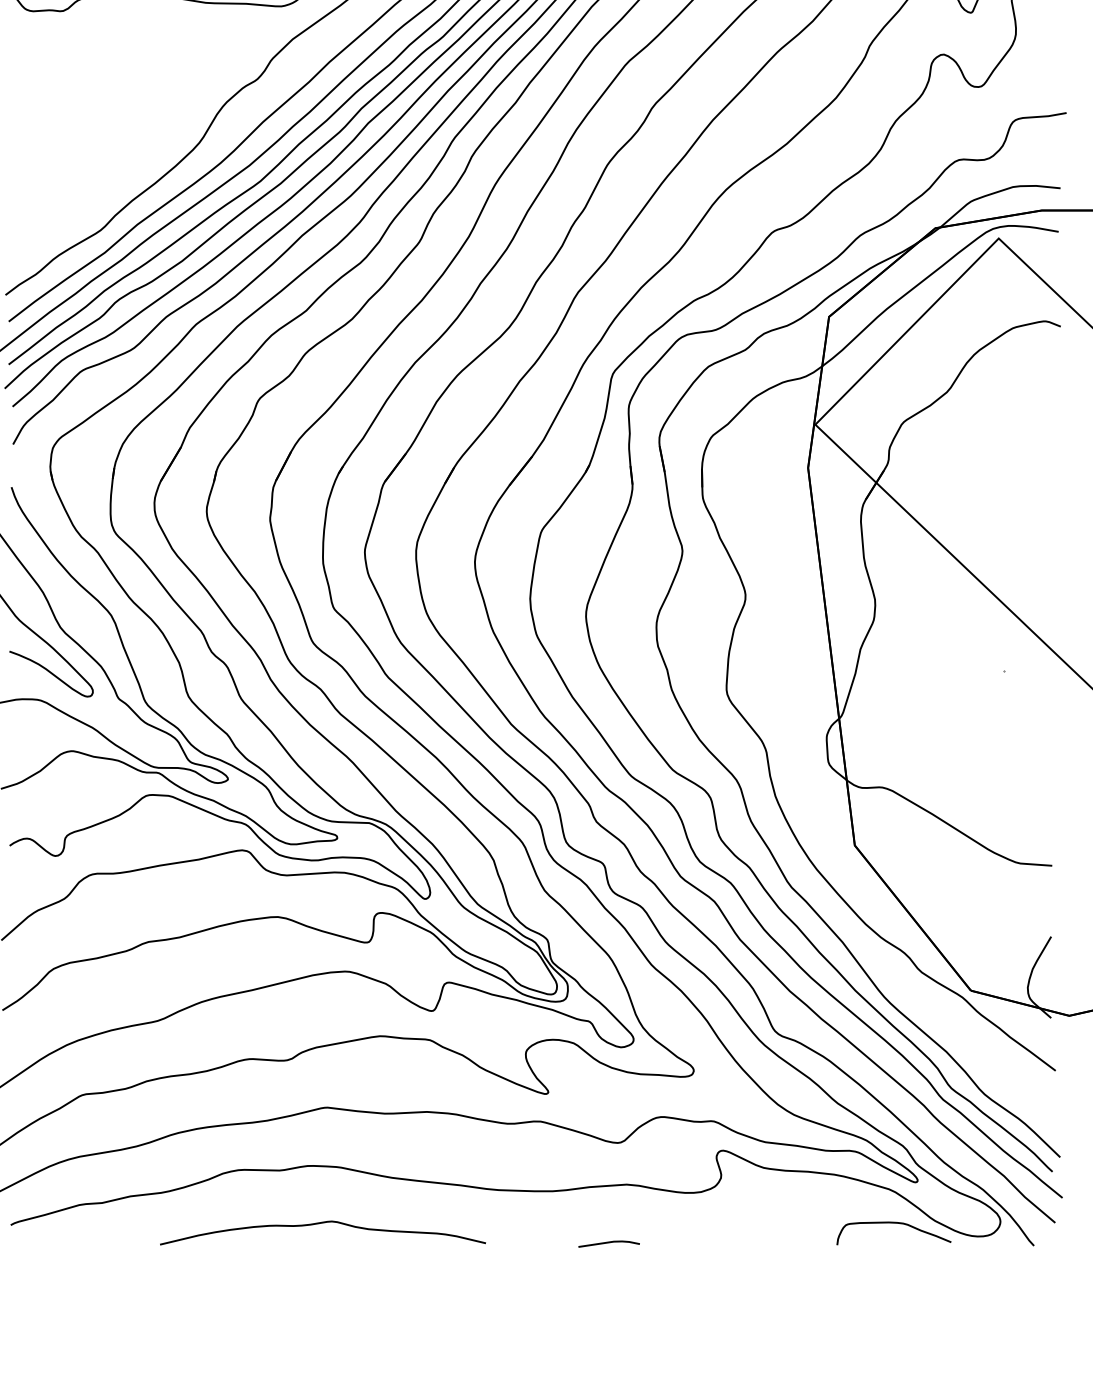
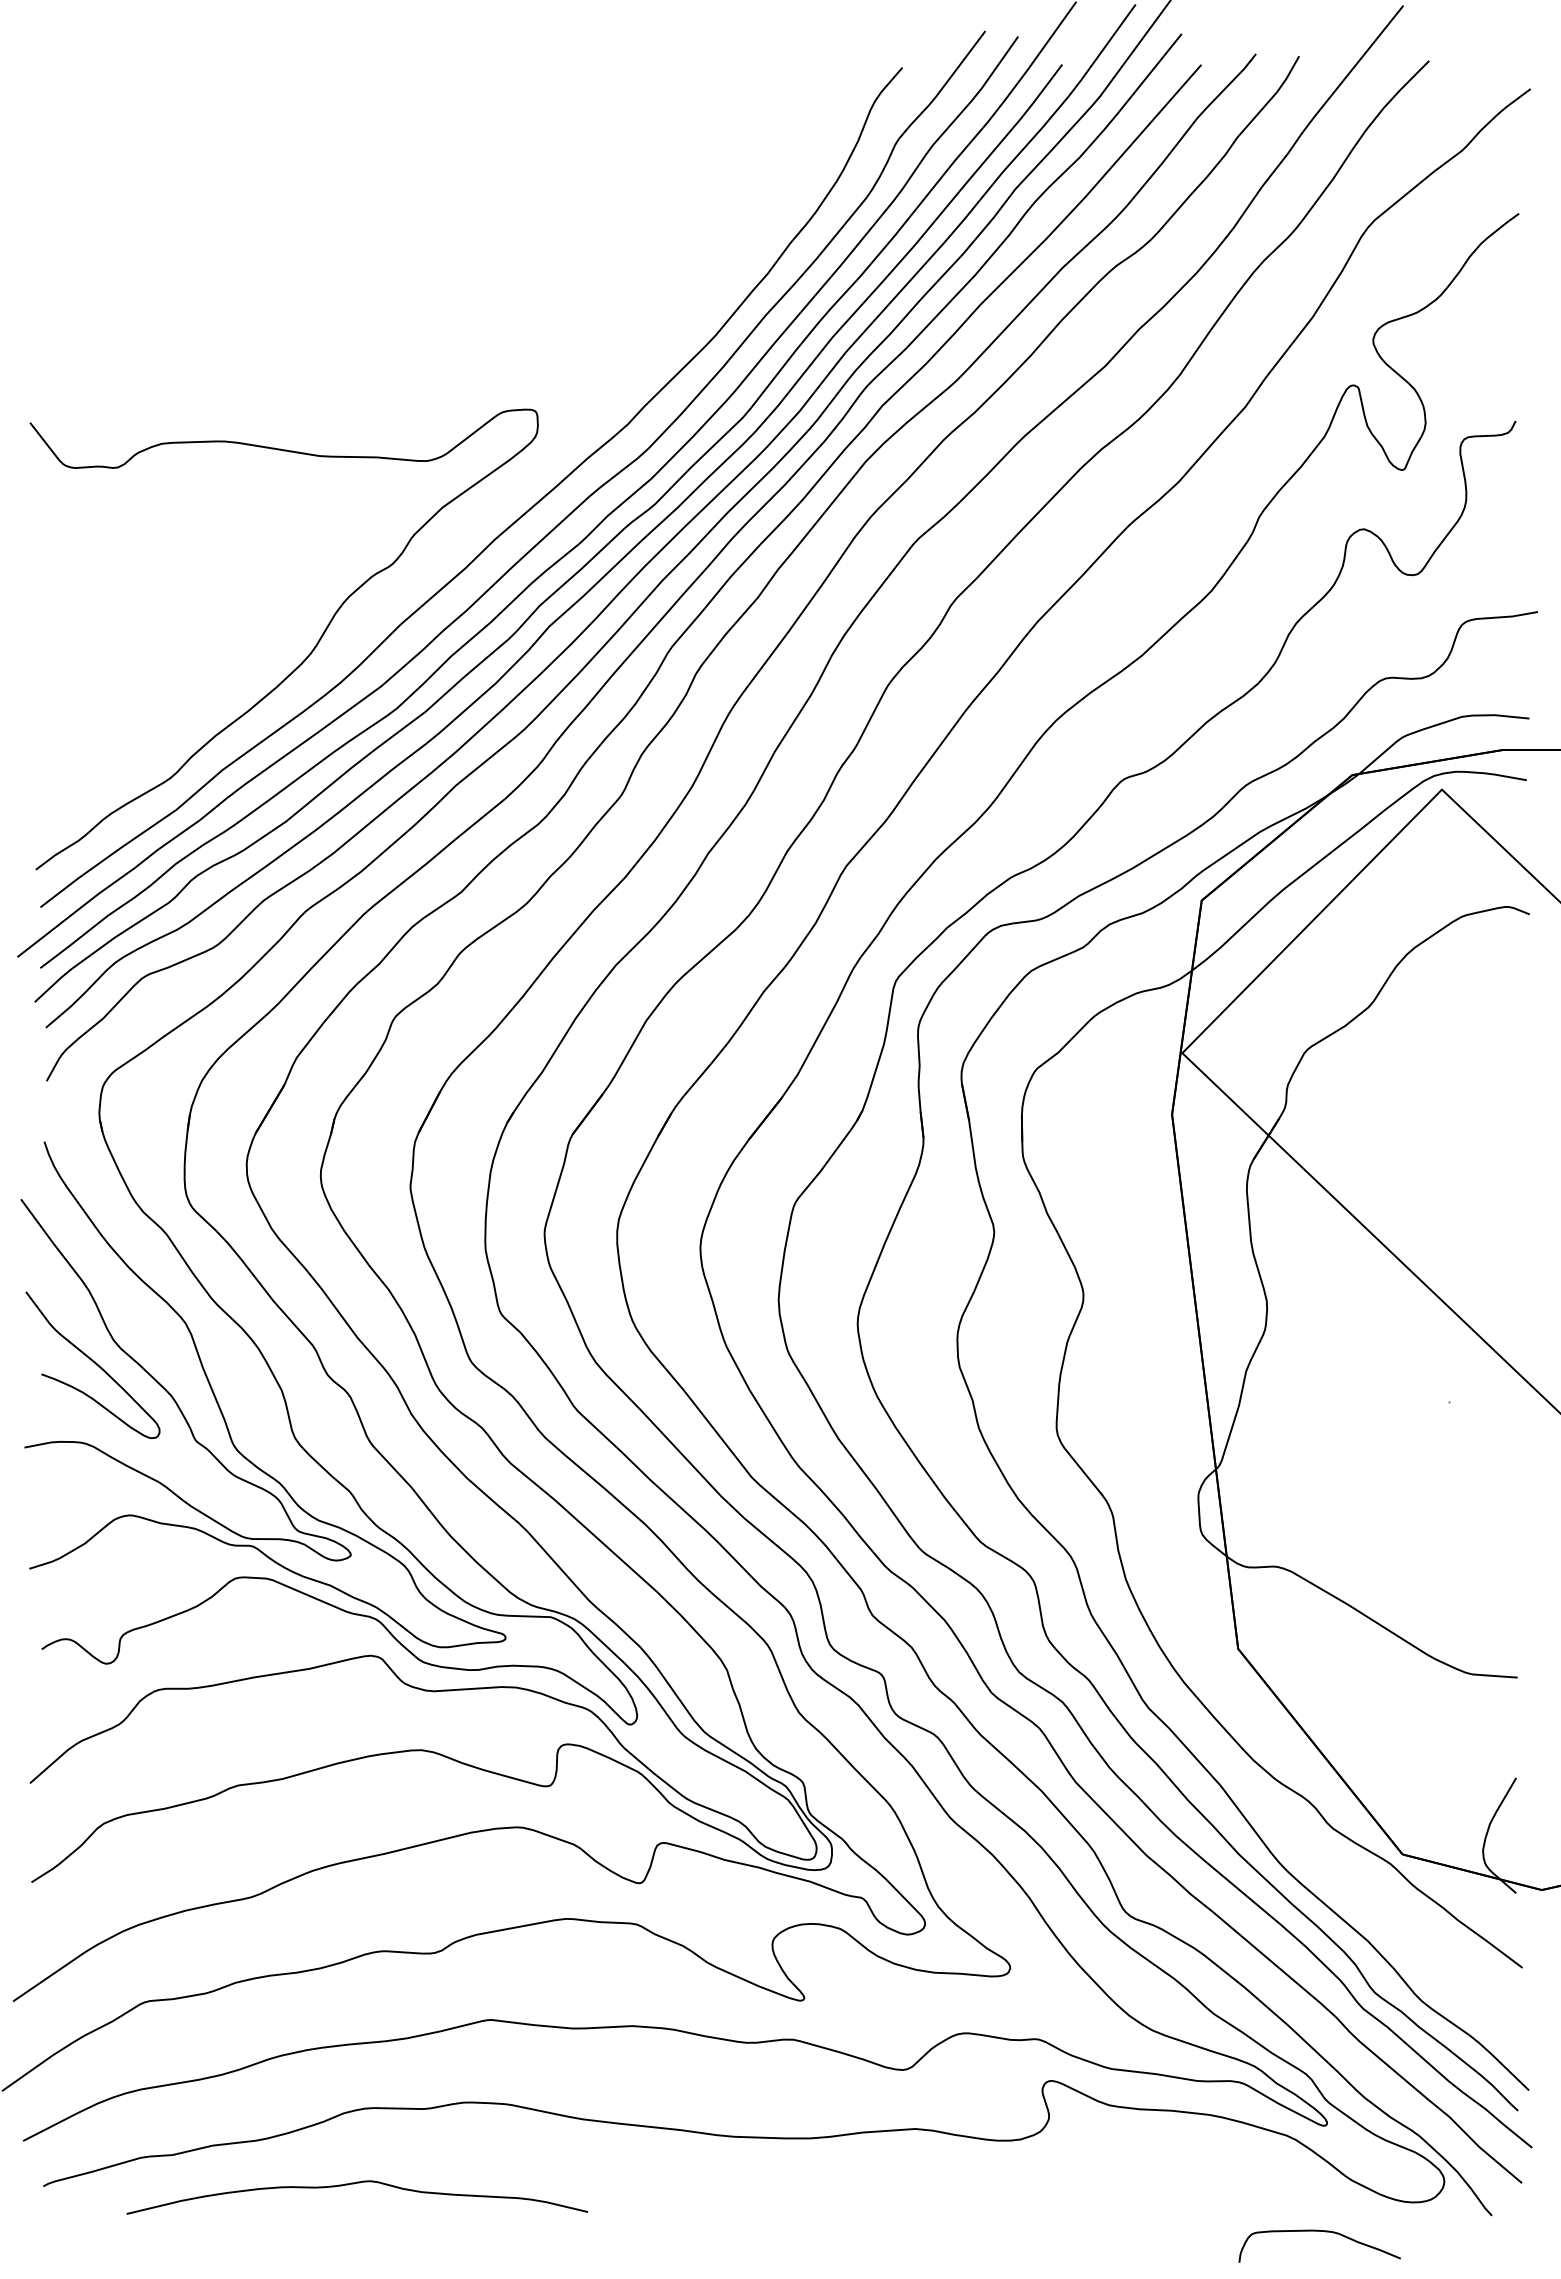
curve: (321, 1223) -> (354, 2184), moved
curve: (893, 1223) -> (1319, 2231), moved
line: (609, 1242) -> (890, 2211), removed

